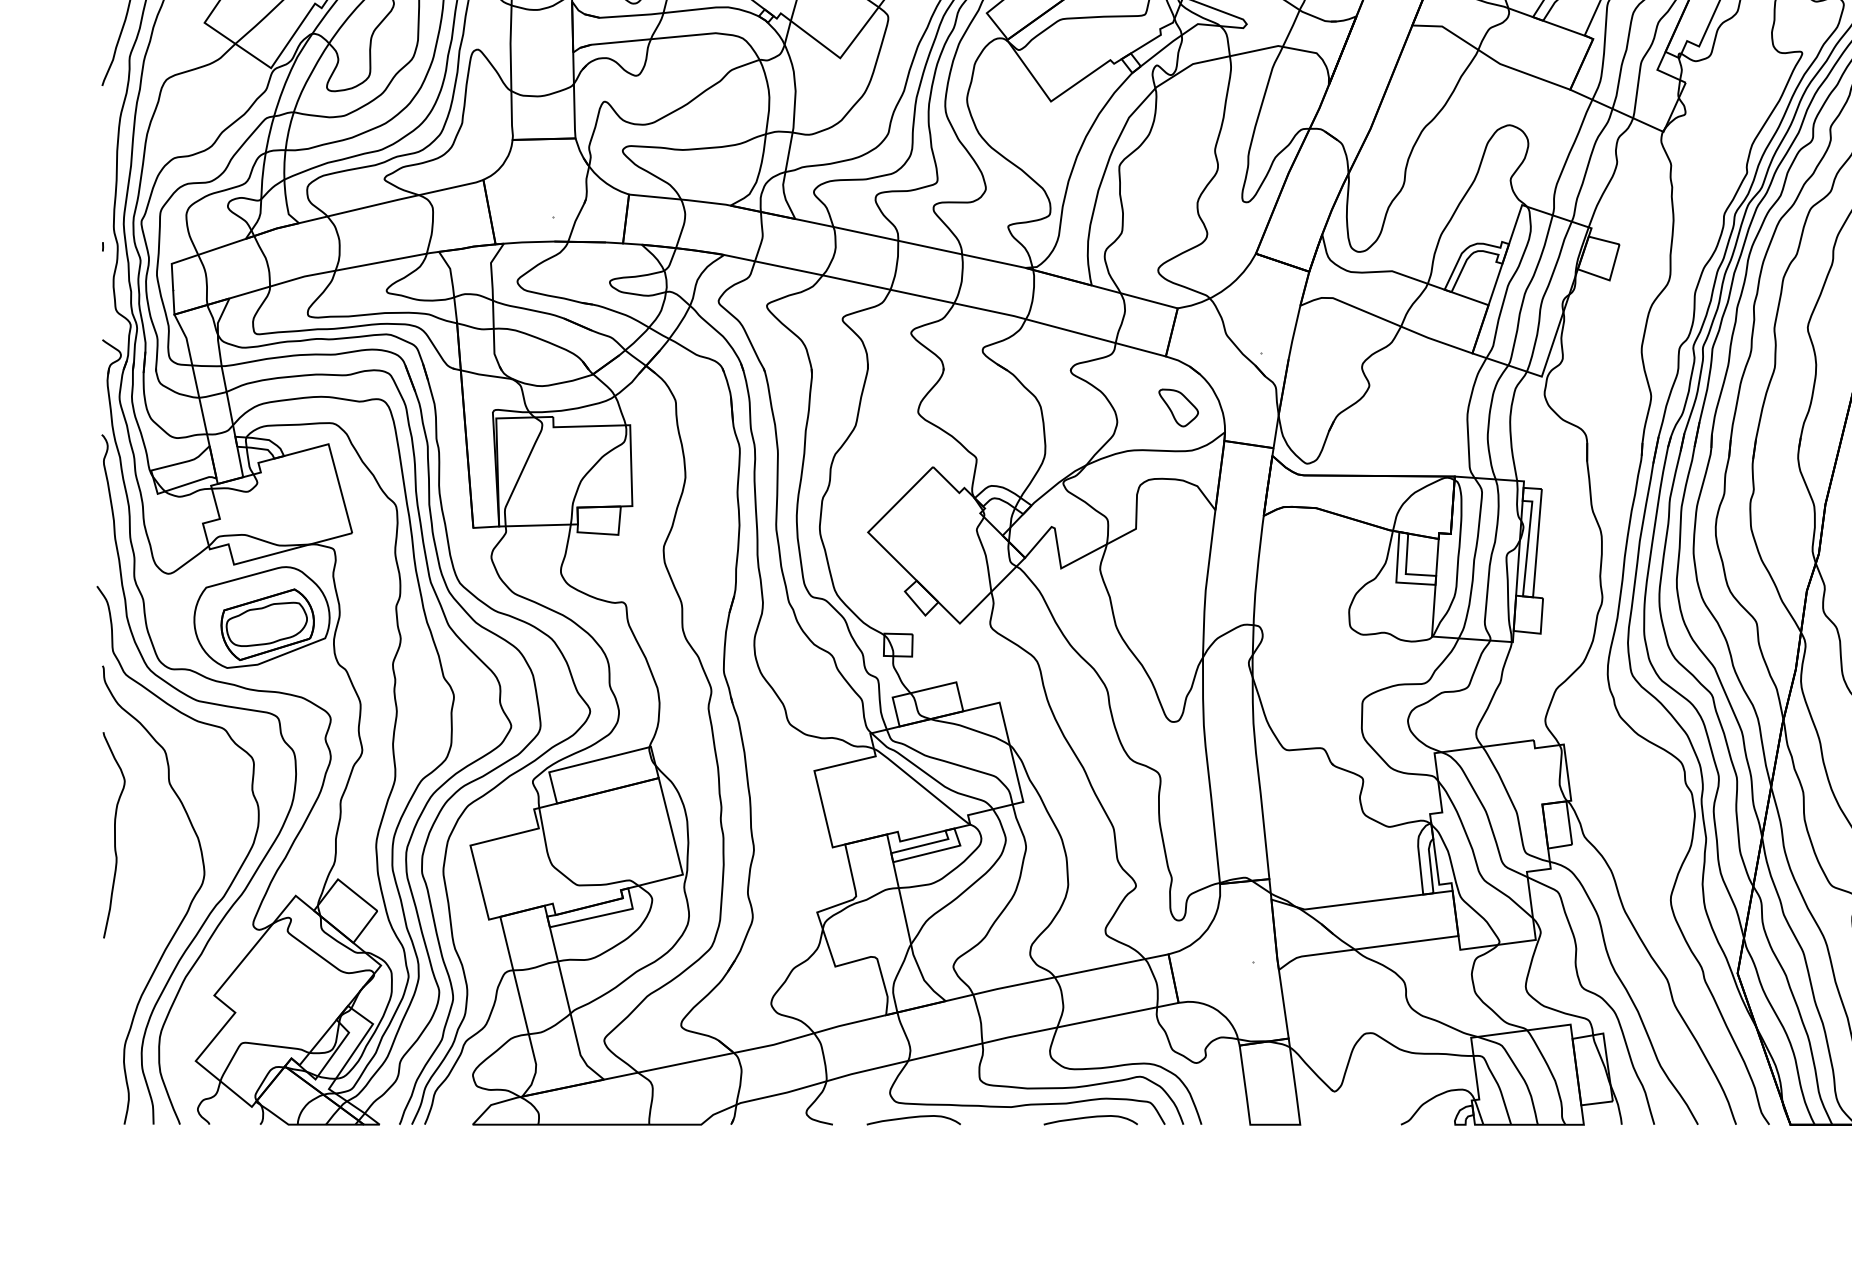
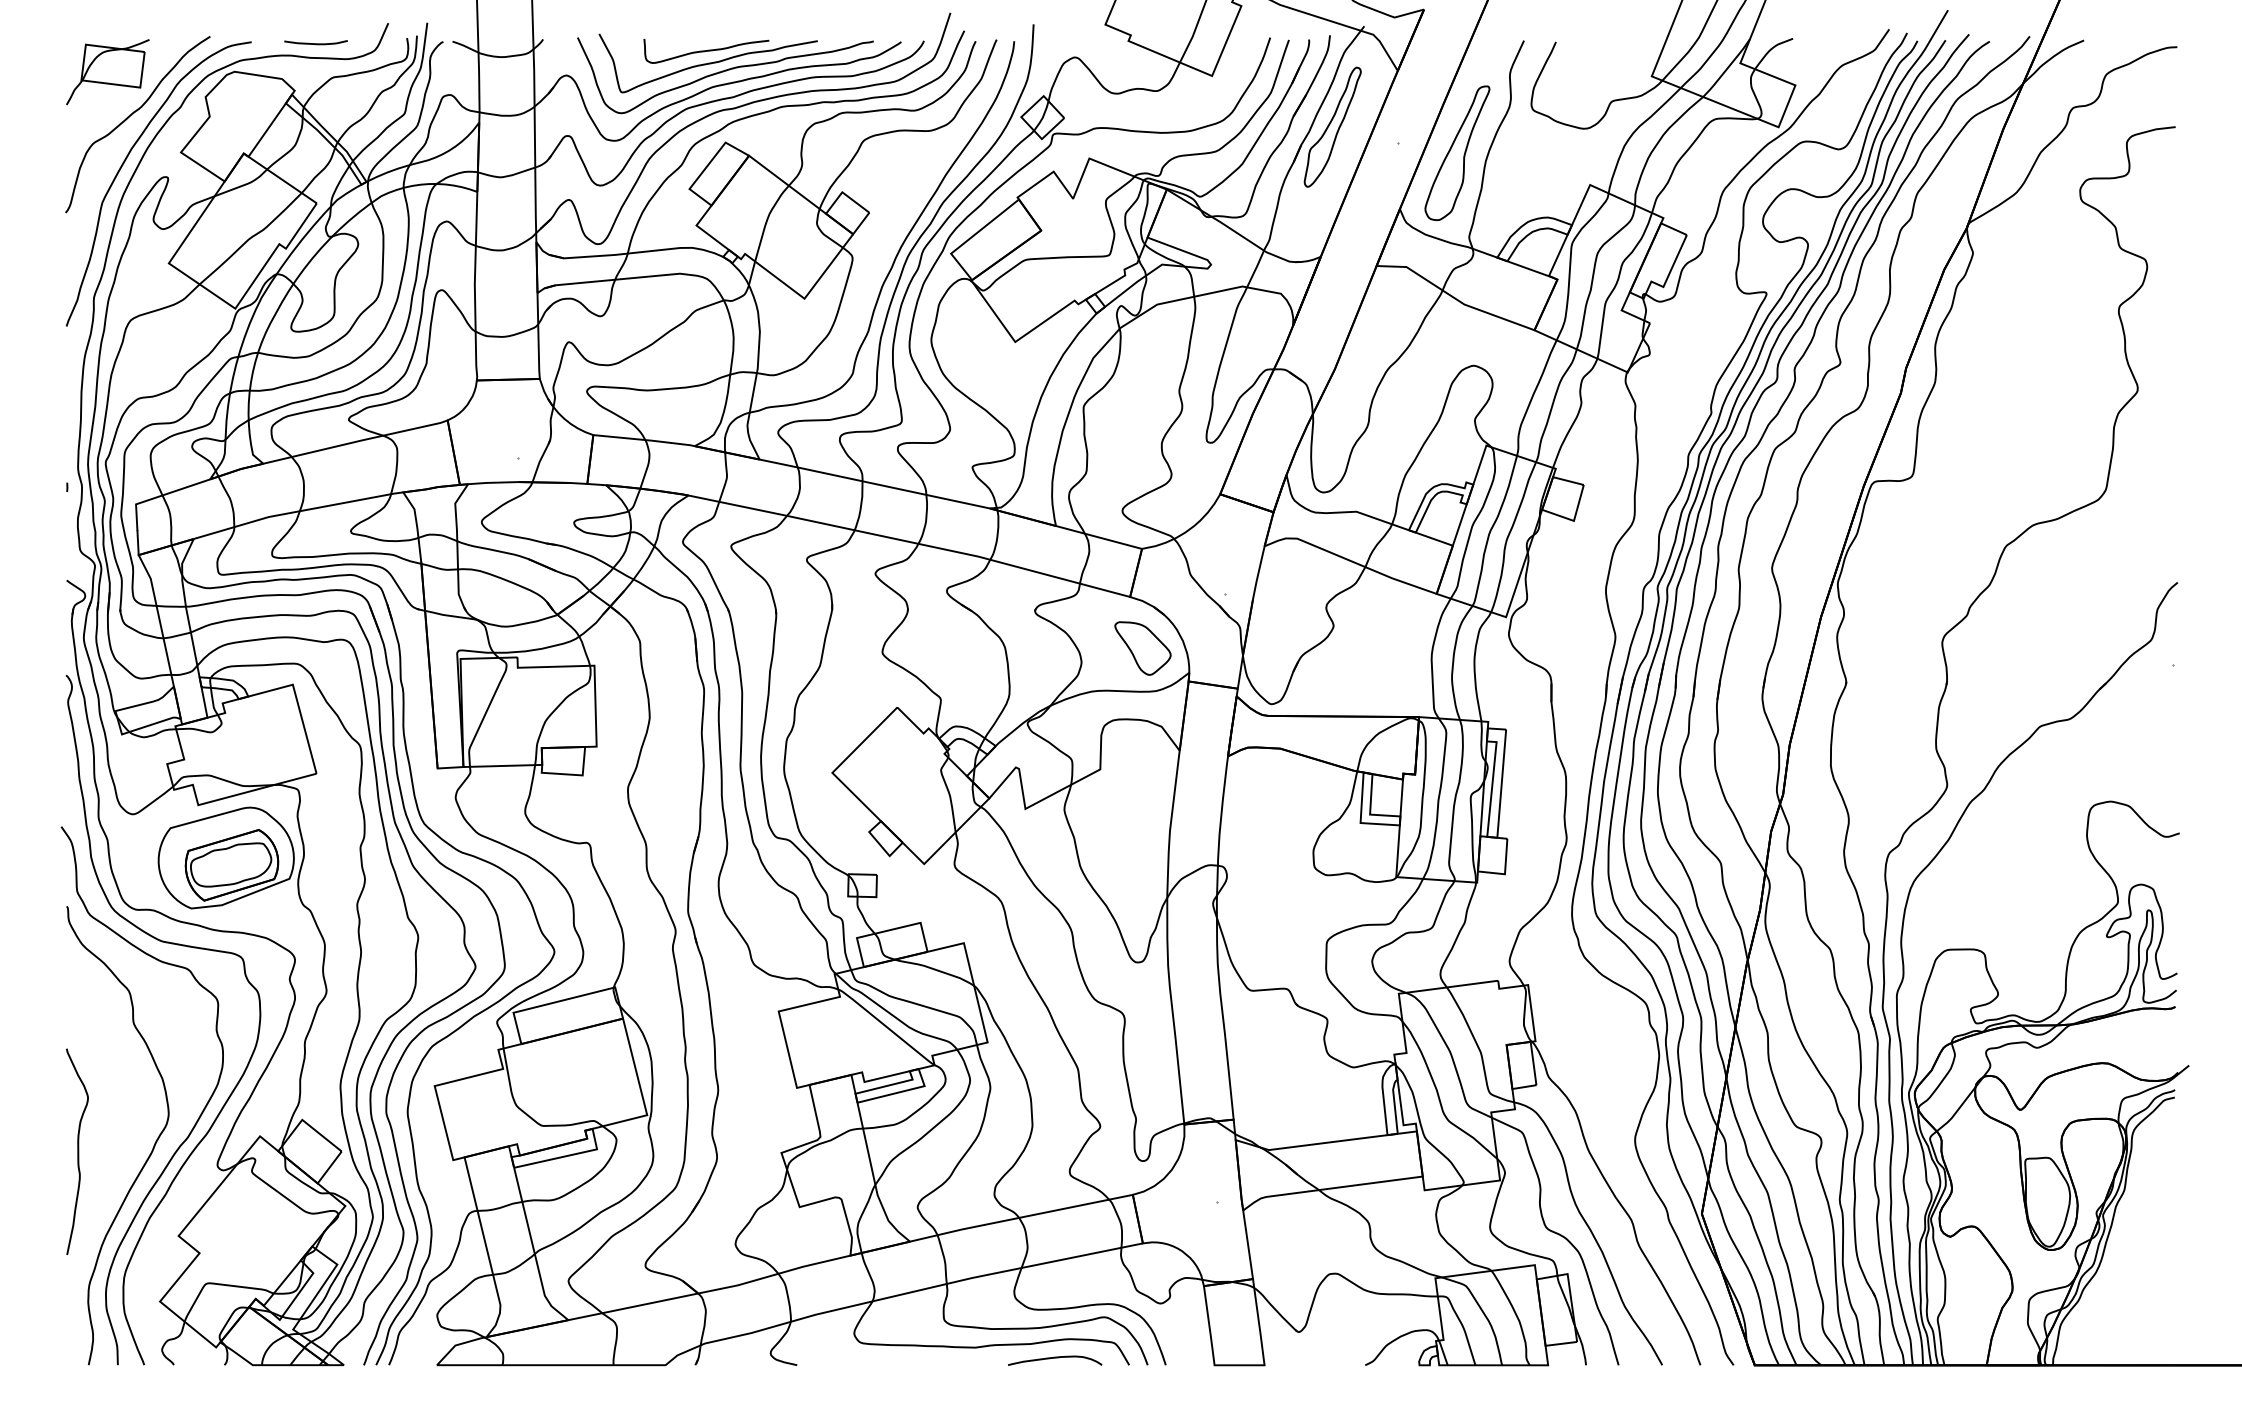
part: (1178, 407) -> (1142, 648), size x1.43
curve: (114, 834) -> (77, 1151), moved
curve: (914, 1117) -> (878, 1358), removed

